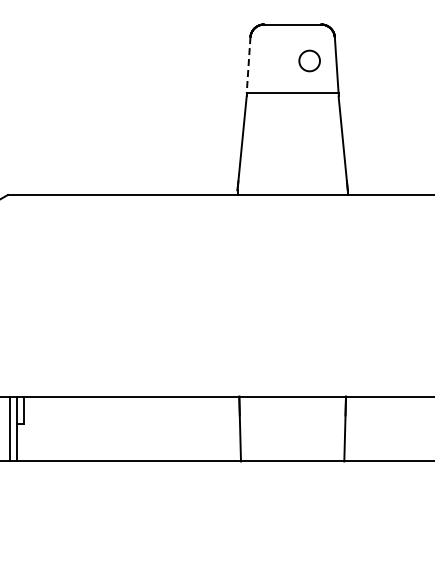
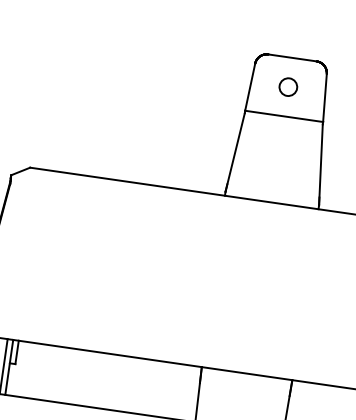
circle: (309, 60) -> (288, 86), moved
line: (248, 65) -> (250, 87), dashed -> solid

